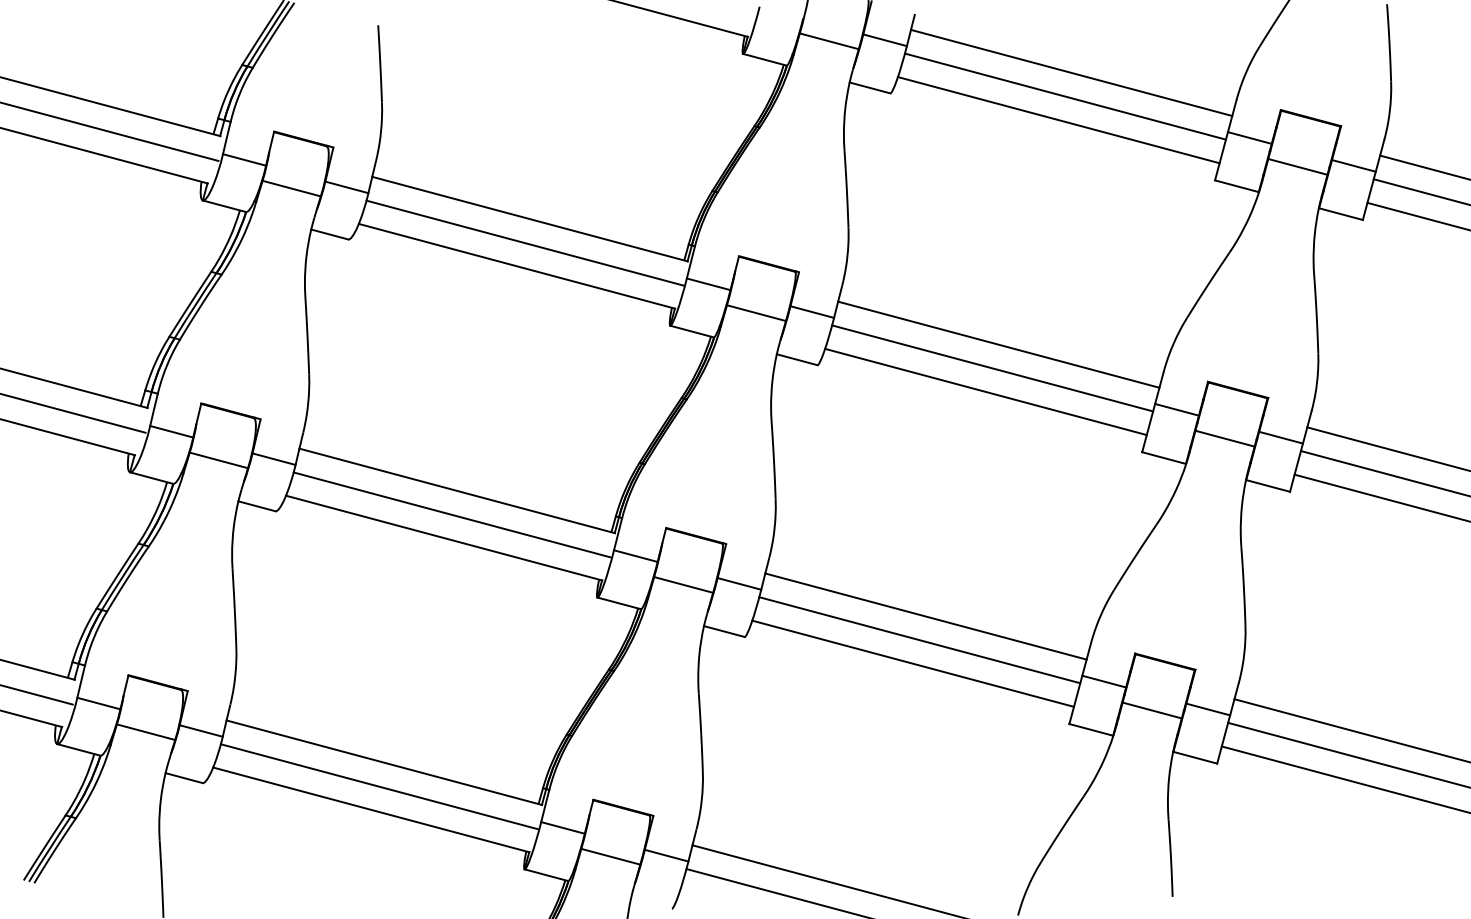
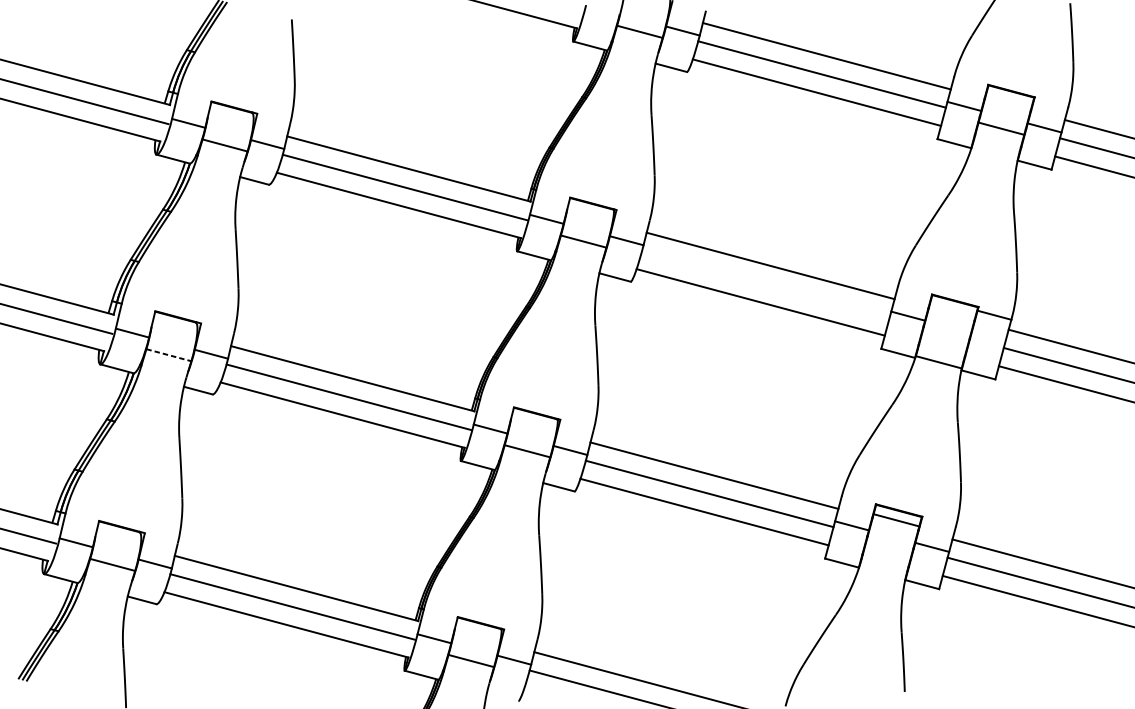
line: (992, 368) -> (765, 284), removed
line: (1280, 437) -> (994, 315), moved
line: (1224, 438) -> (938, 362), moved
line: (219, 460) -> (169, 355), solid -> dashed
line: (1151, 710) -> (896, 520), moved

